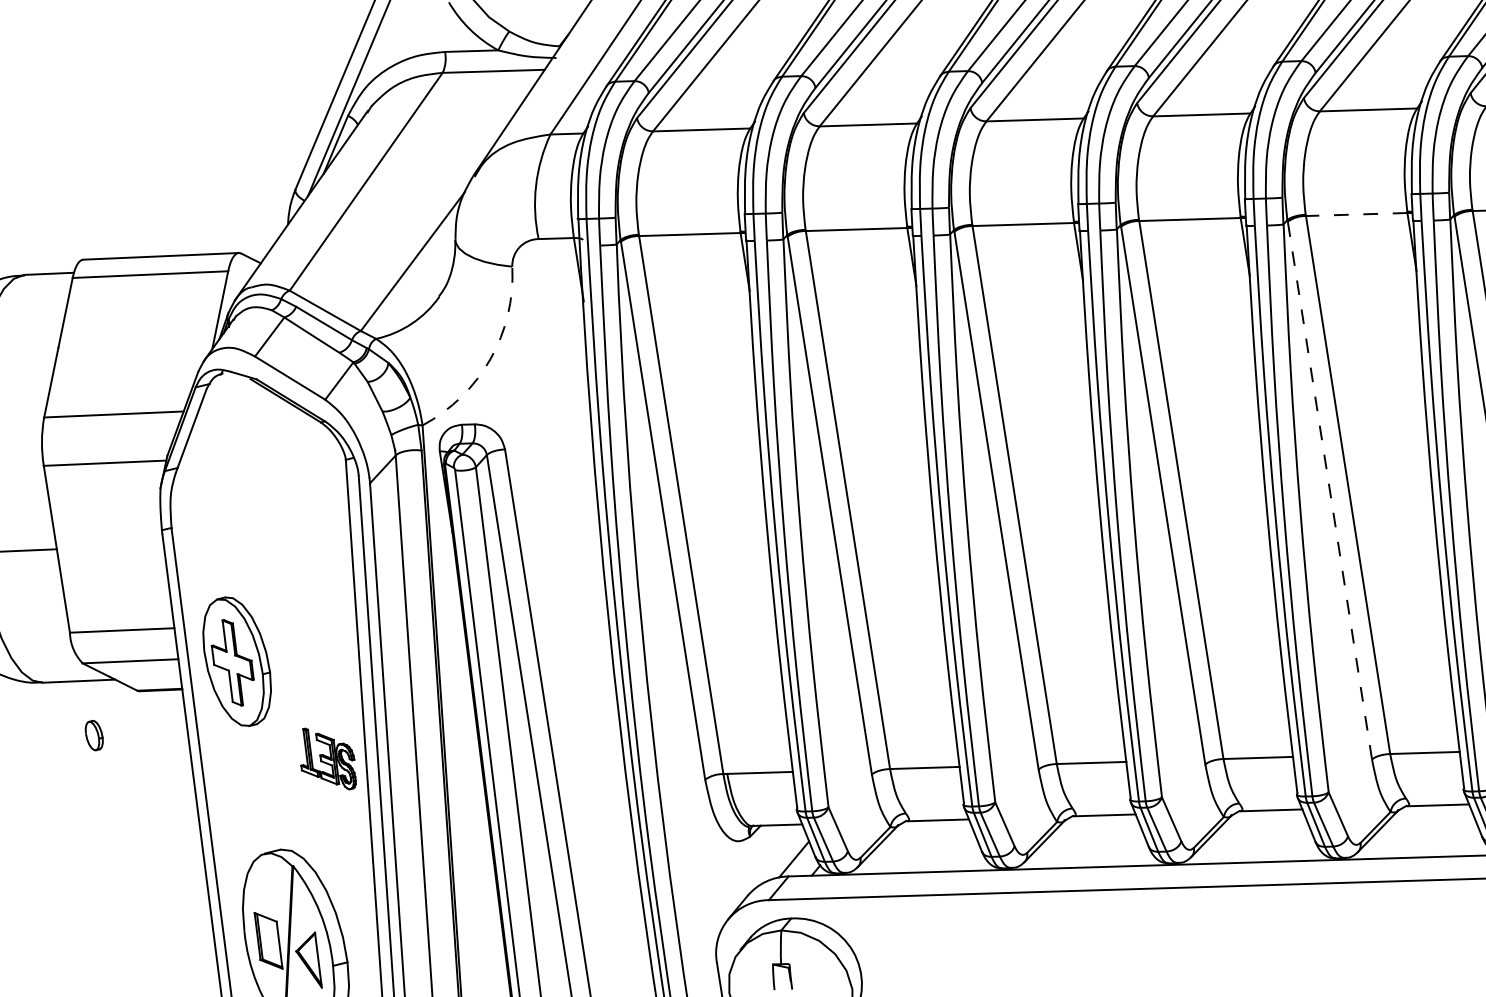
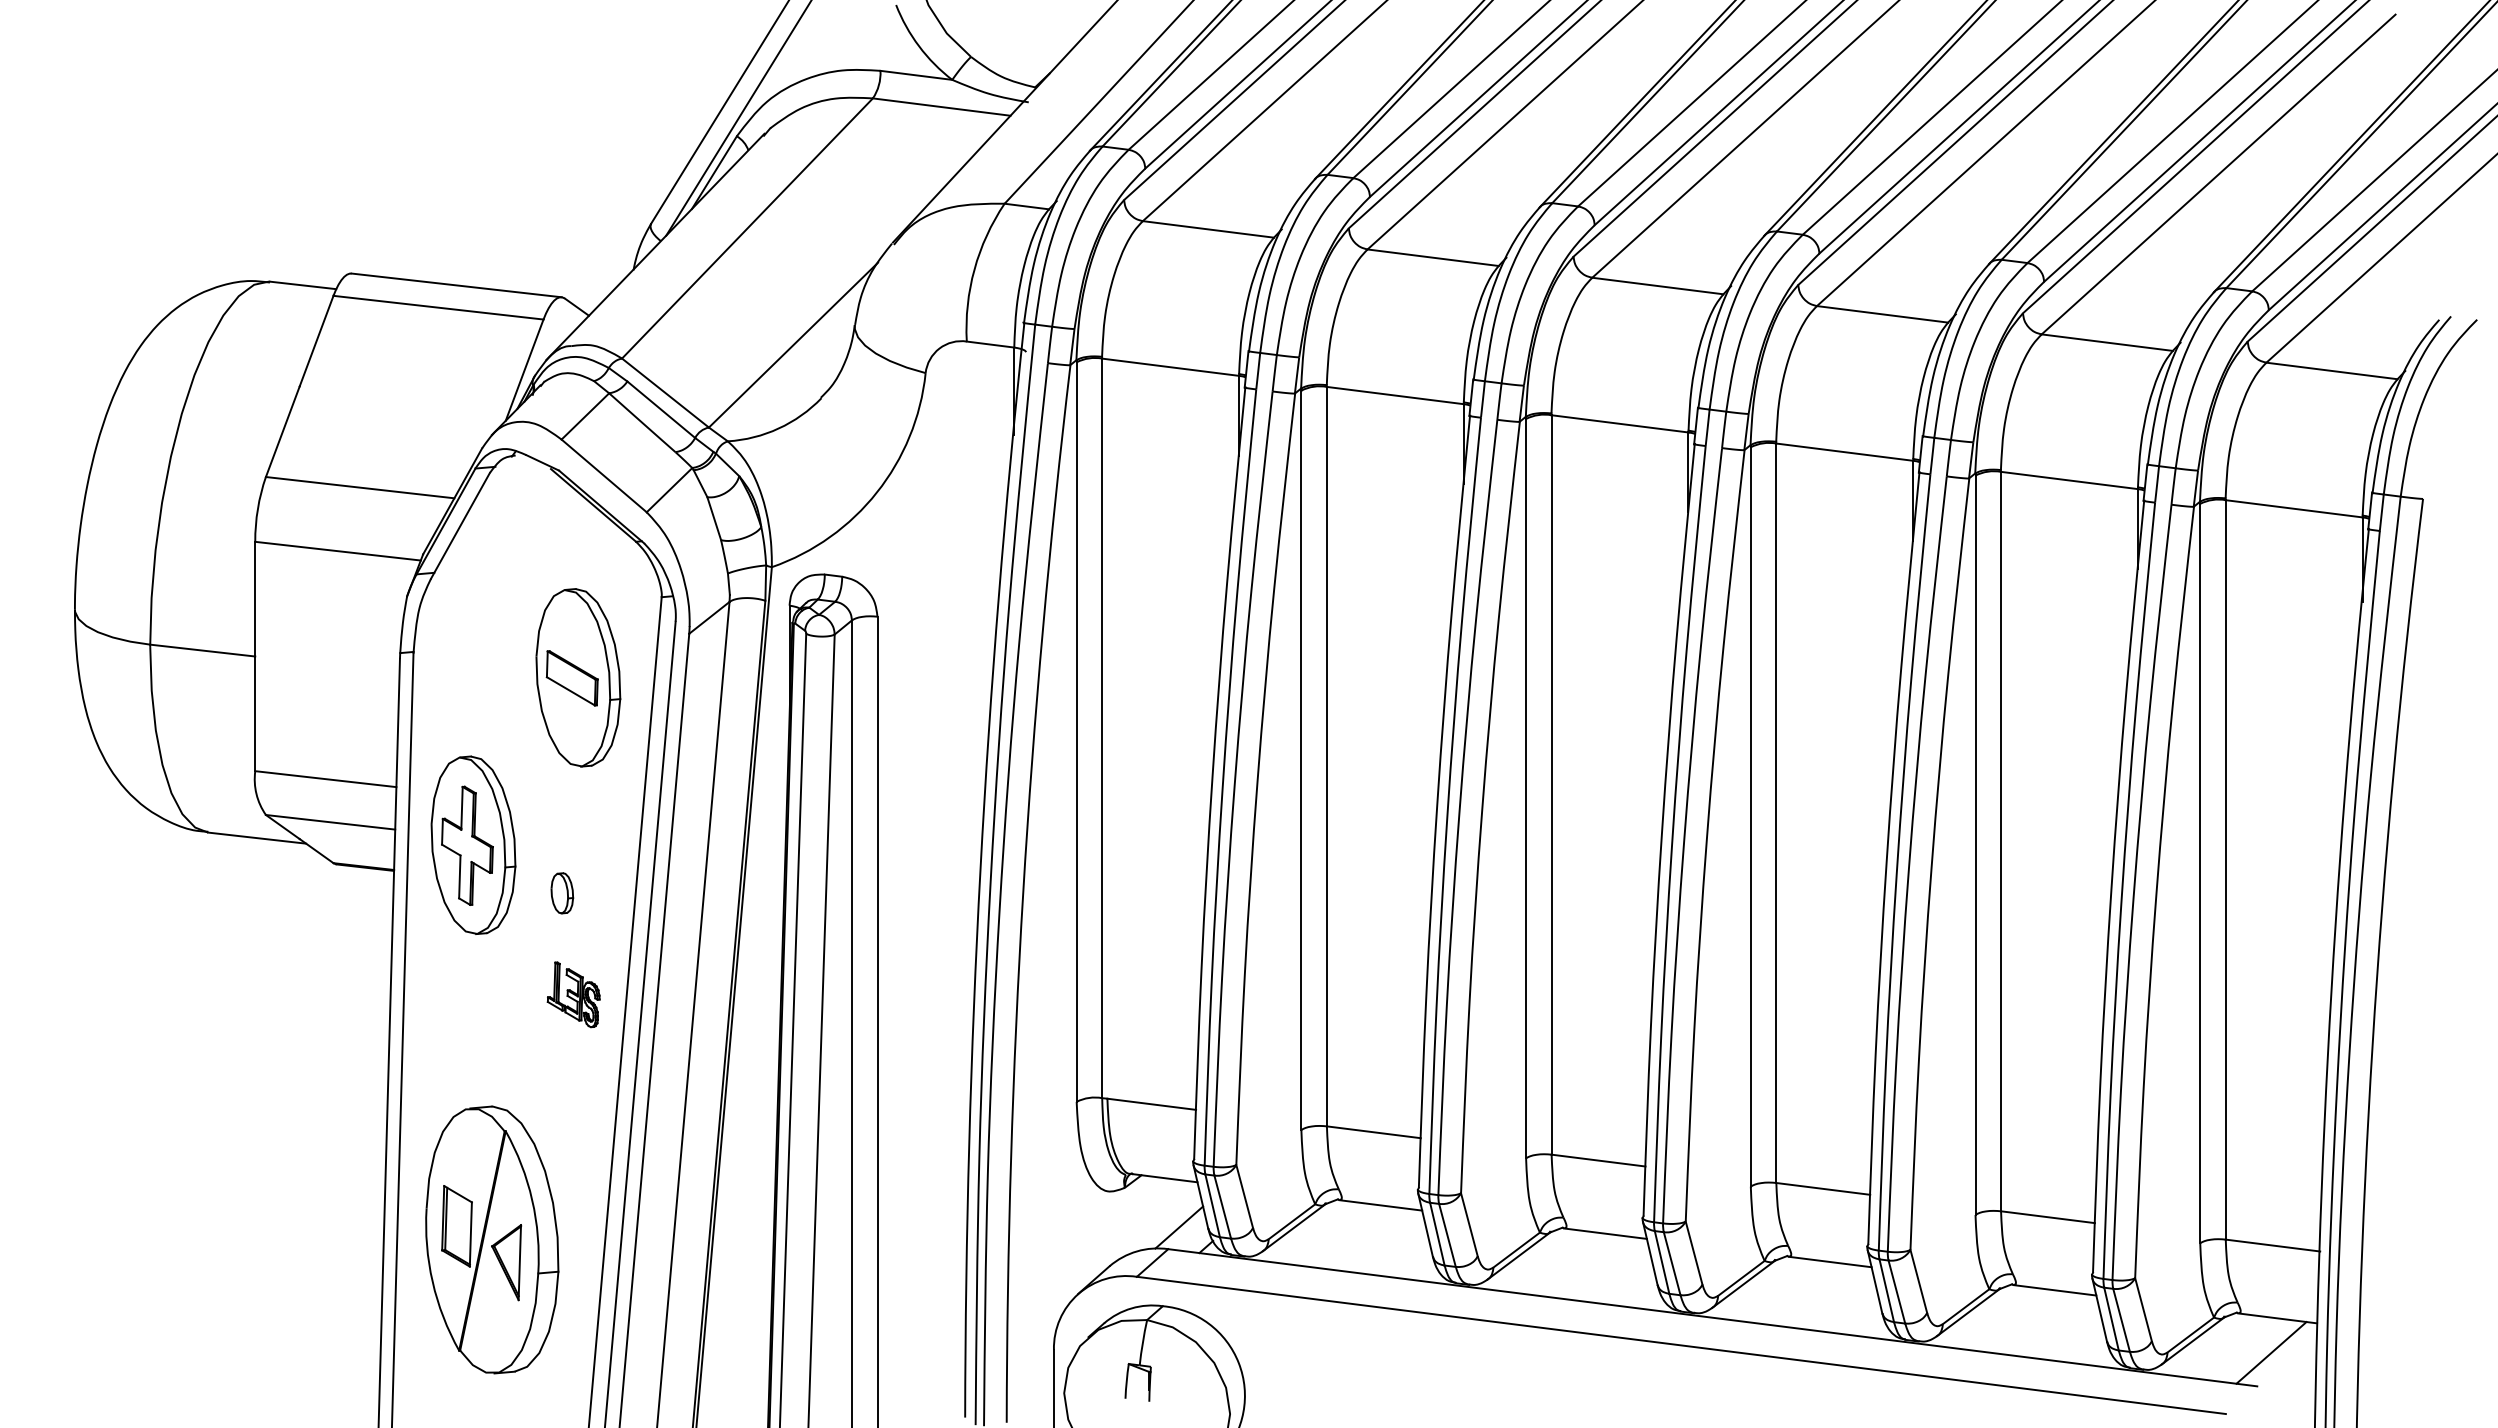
line: (1356, 214) -> (2069, 480), dashed -> solid
arc: (490, 359) -> (876, 492), dashed -> solid
line: (1329, 490) -> (1975, 845), dashed -> solid
part: (294, 527) -> (578, 677), added
part: (94, 735) -> (562, 893), moved
part: (326, 758) -> (573, 994), size x0.71

